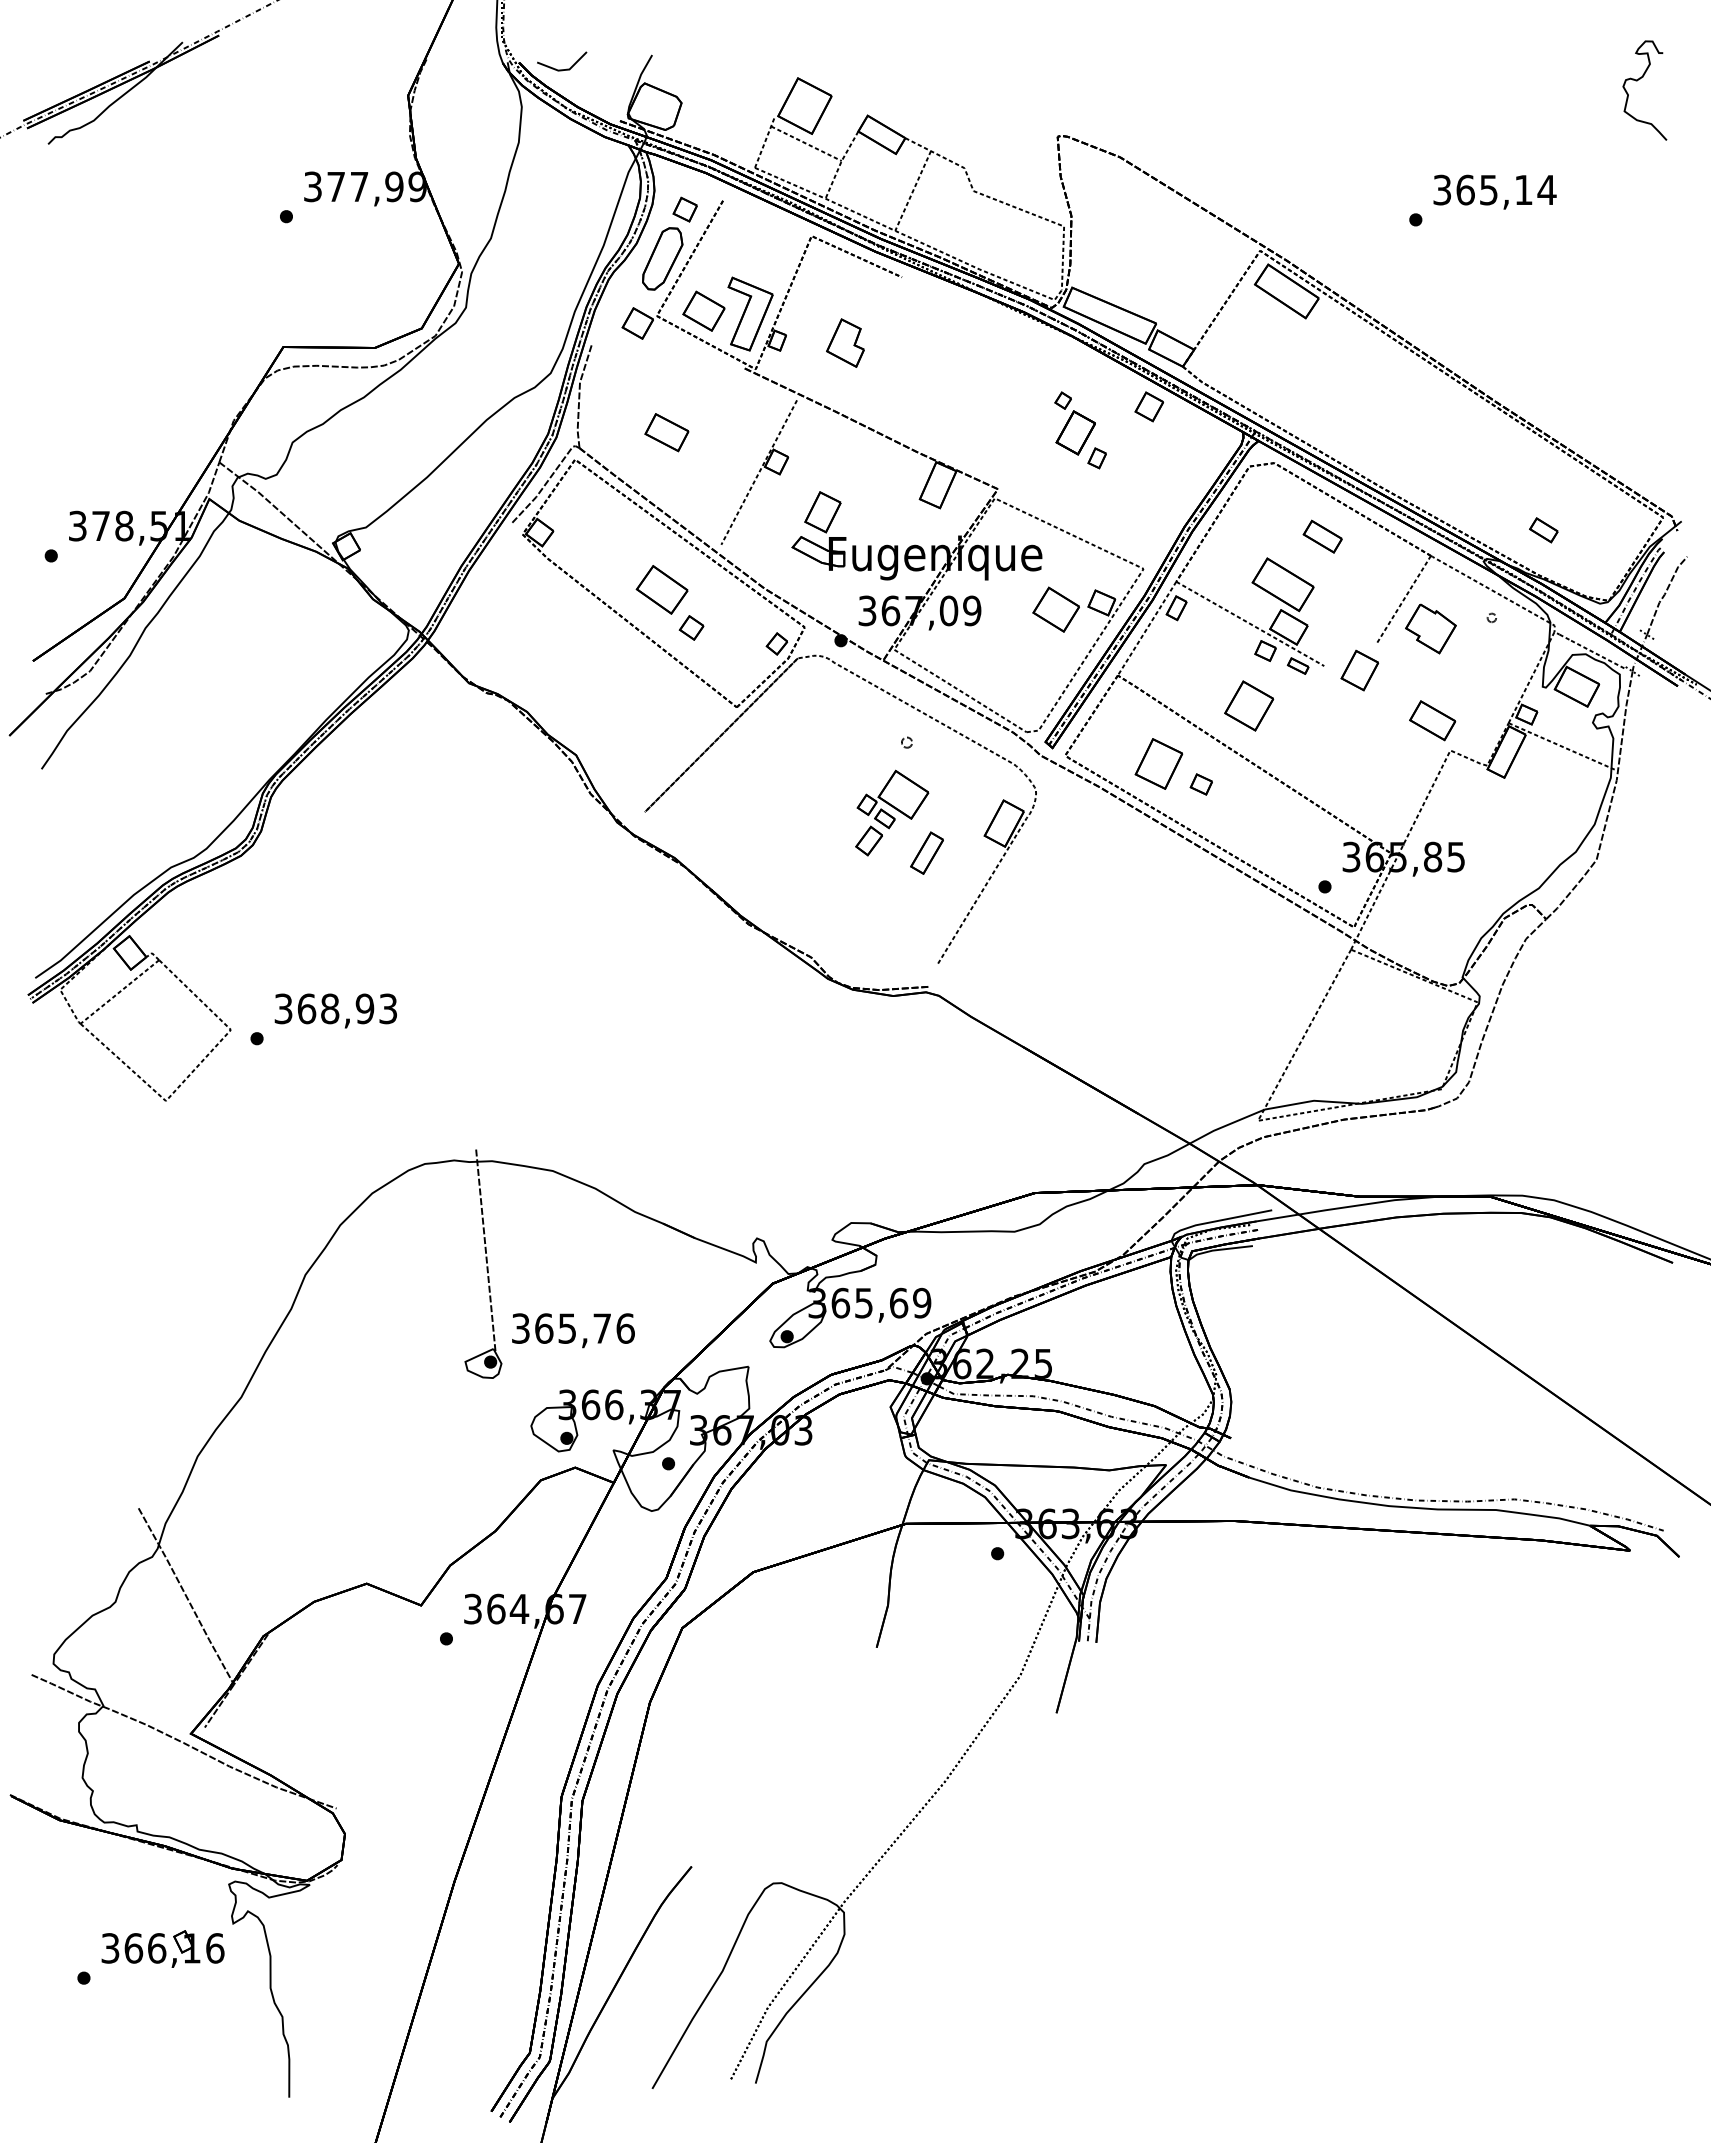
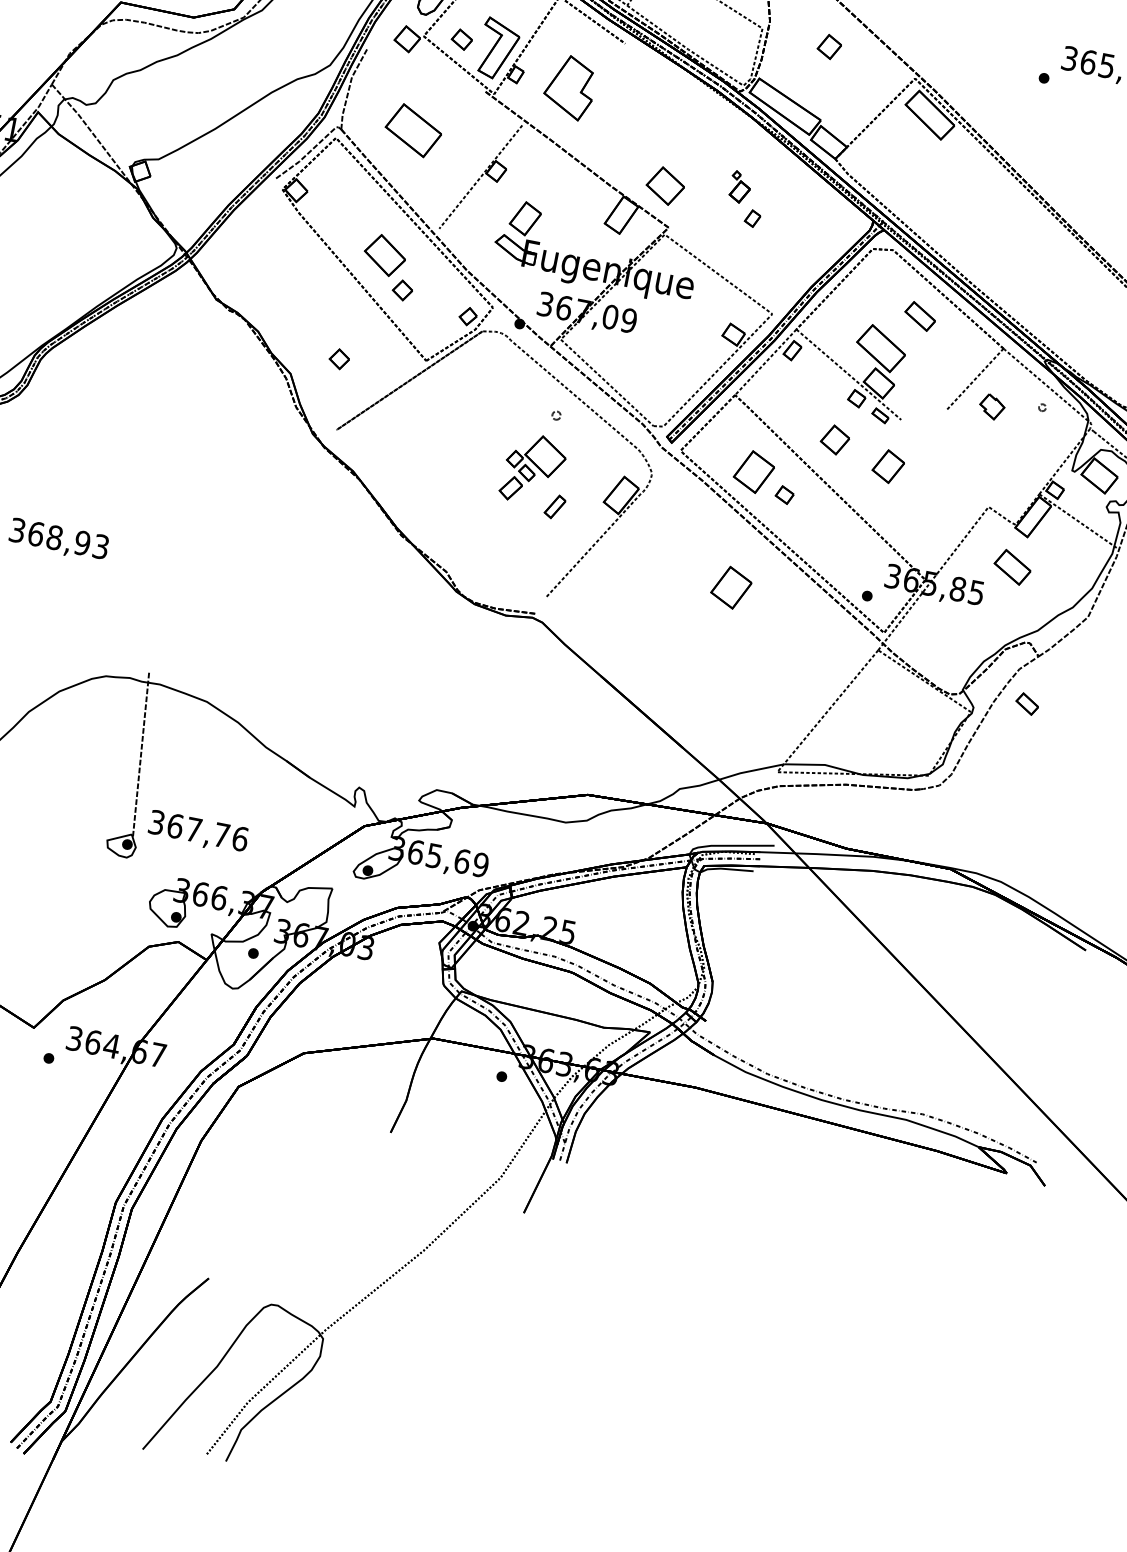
part: (703, 310) -> (461, 39), size x0.6
part: (845, 342) -> (570, 86), size x1.6
part: (1148, 406) -> (828, 46), moved
part: (1074, 423) -> (739, 187), size x0.6
part: (666, 432) -> (413, 130), size x1.6
part: (1543, 530) -> (1027, 704), moved
part: (1055, 609) -> (664, 185), moved
part: (1430, 628) -> (991, 406), size x0.6
part: (1359, 670) -> (888, 466), moved
part: (1249, 705) -> (835, 439), size x0.7
part: (1432, 720) -> (1012, 567), moved
part: (631, 725) -> (339, 358), added
part: (926, 852) -> (554, 506), size x0.7
part: (1158, 908) -> (731, 587), added
text: (566, 1328) -> (193, 829), 365,76 -> 367,76

